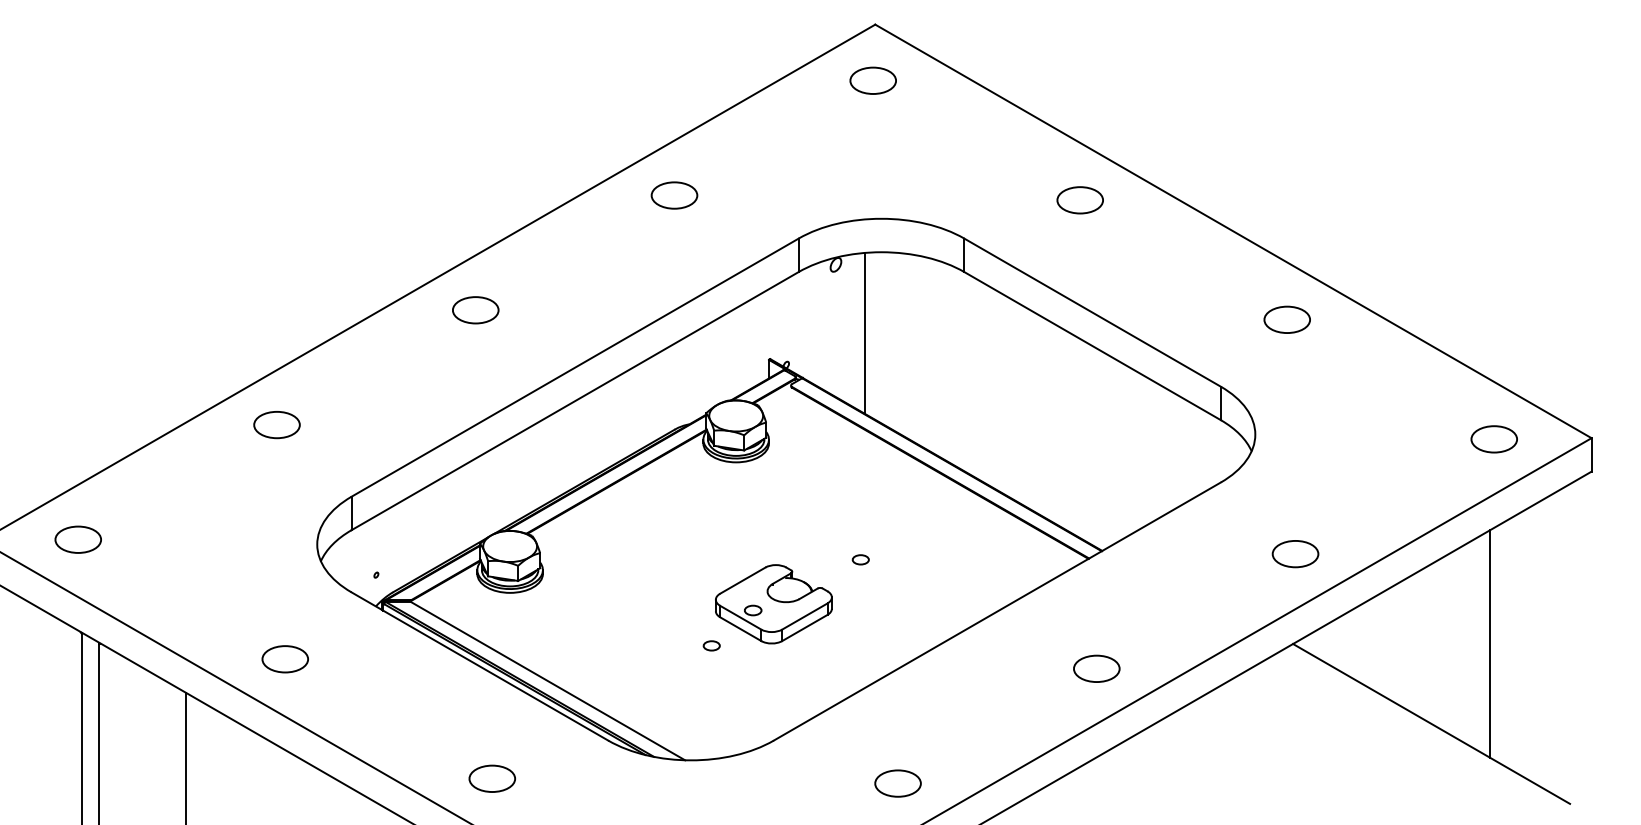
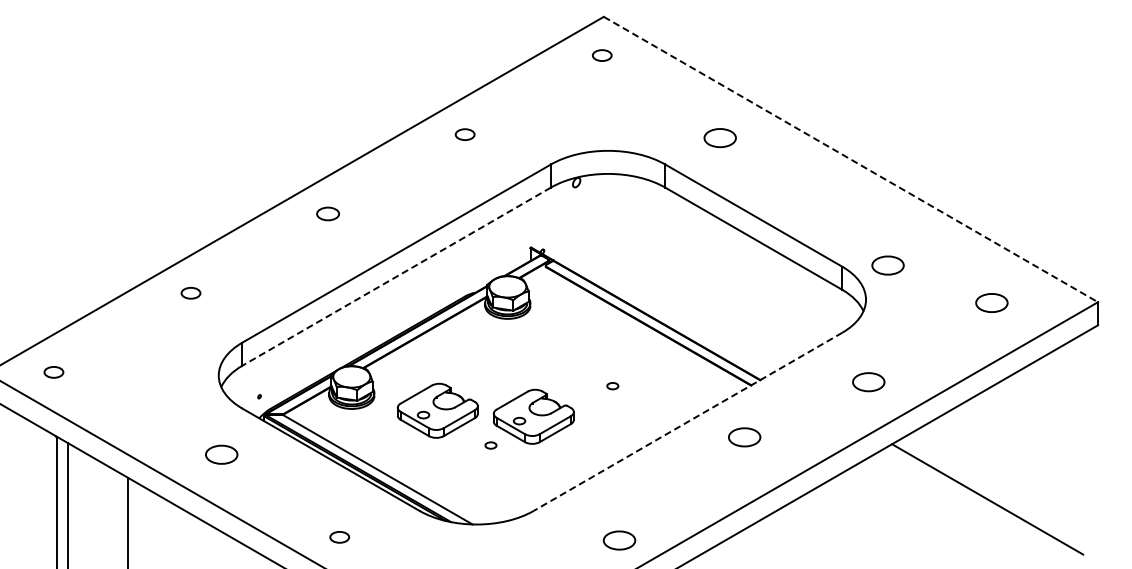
part: (871, 80) -> (601, 55), size x0.6
part: (673, 195) -> (464, 134), size x0.6
part: (1079, 200) -> (719, 138), moved
line: (1234, 231) -> (851, 159), solid -> dashed
part: (474, 309) -> (327, 213), size x0.7
part: (1286, 319) -> (887, 265), moved
line: (864, 332) -> (596, 229), removed
line: (574, 400) -> (396, 276), solid -> dashed
part: (276, 425) -> (190, 293), size x0.6
part: (1493, 438) -> (991, 302), moved
part: (77, 540) -> (53, 372), size x0.6
part: (1295, 554) -> (868, 382), moved
part: (860, 560) -> (612, 386), moved
part: (634, 595) -> (437, 410), added
line: (996, 612) -> (687, 422), solid -> dashed
line: (1490, 642) -> (1028, 443), removed
part: (284, 658) -> (221, 454), moved
part: (1096, 669) -> (744, 437), moved
part: (492, 779) -> (339, 537), size x0.6

